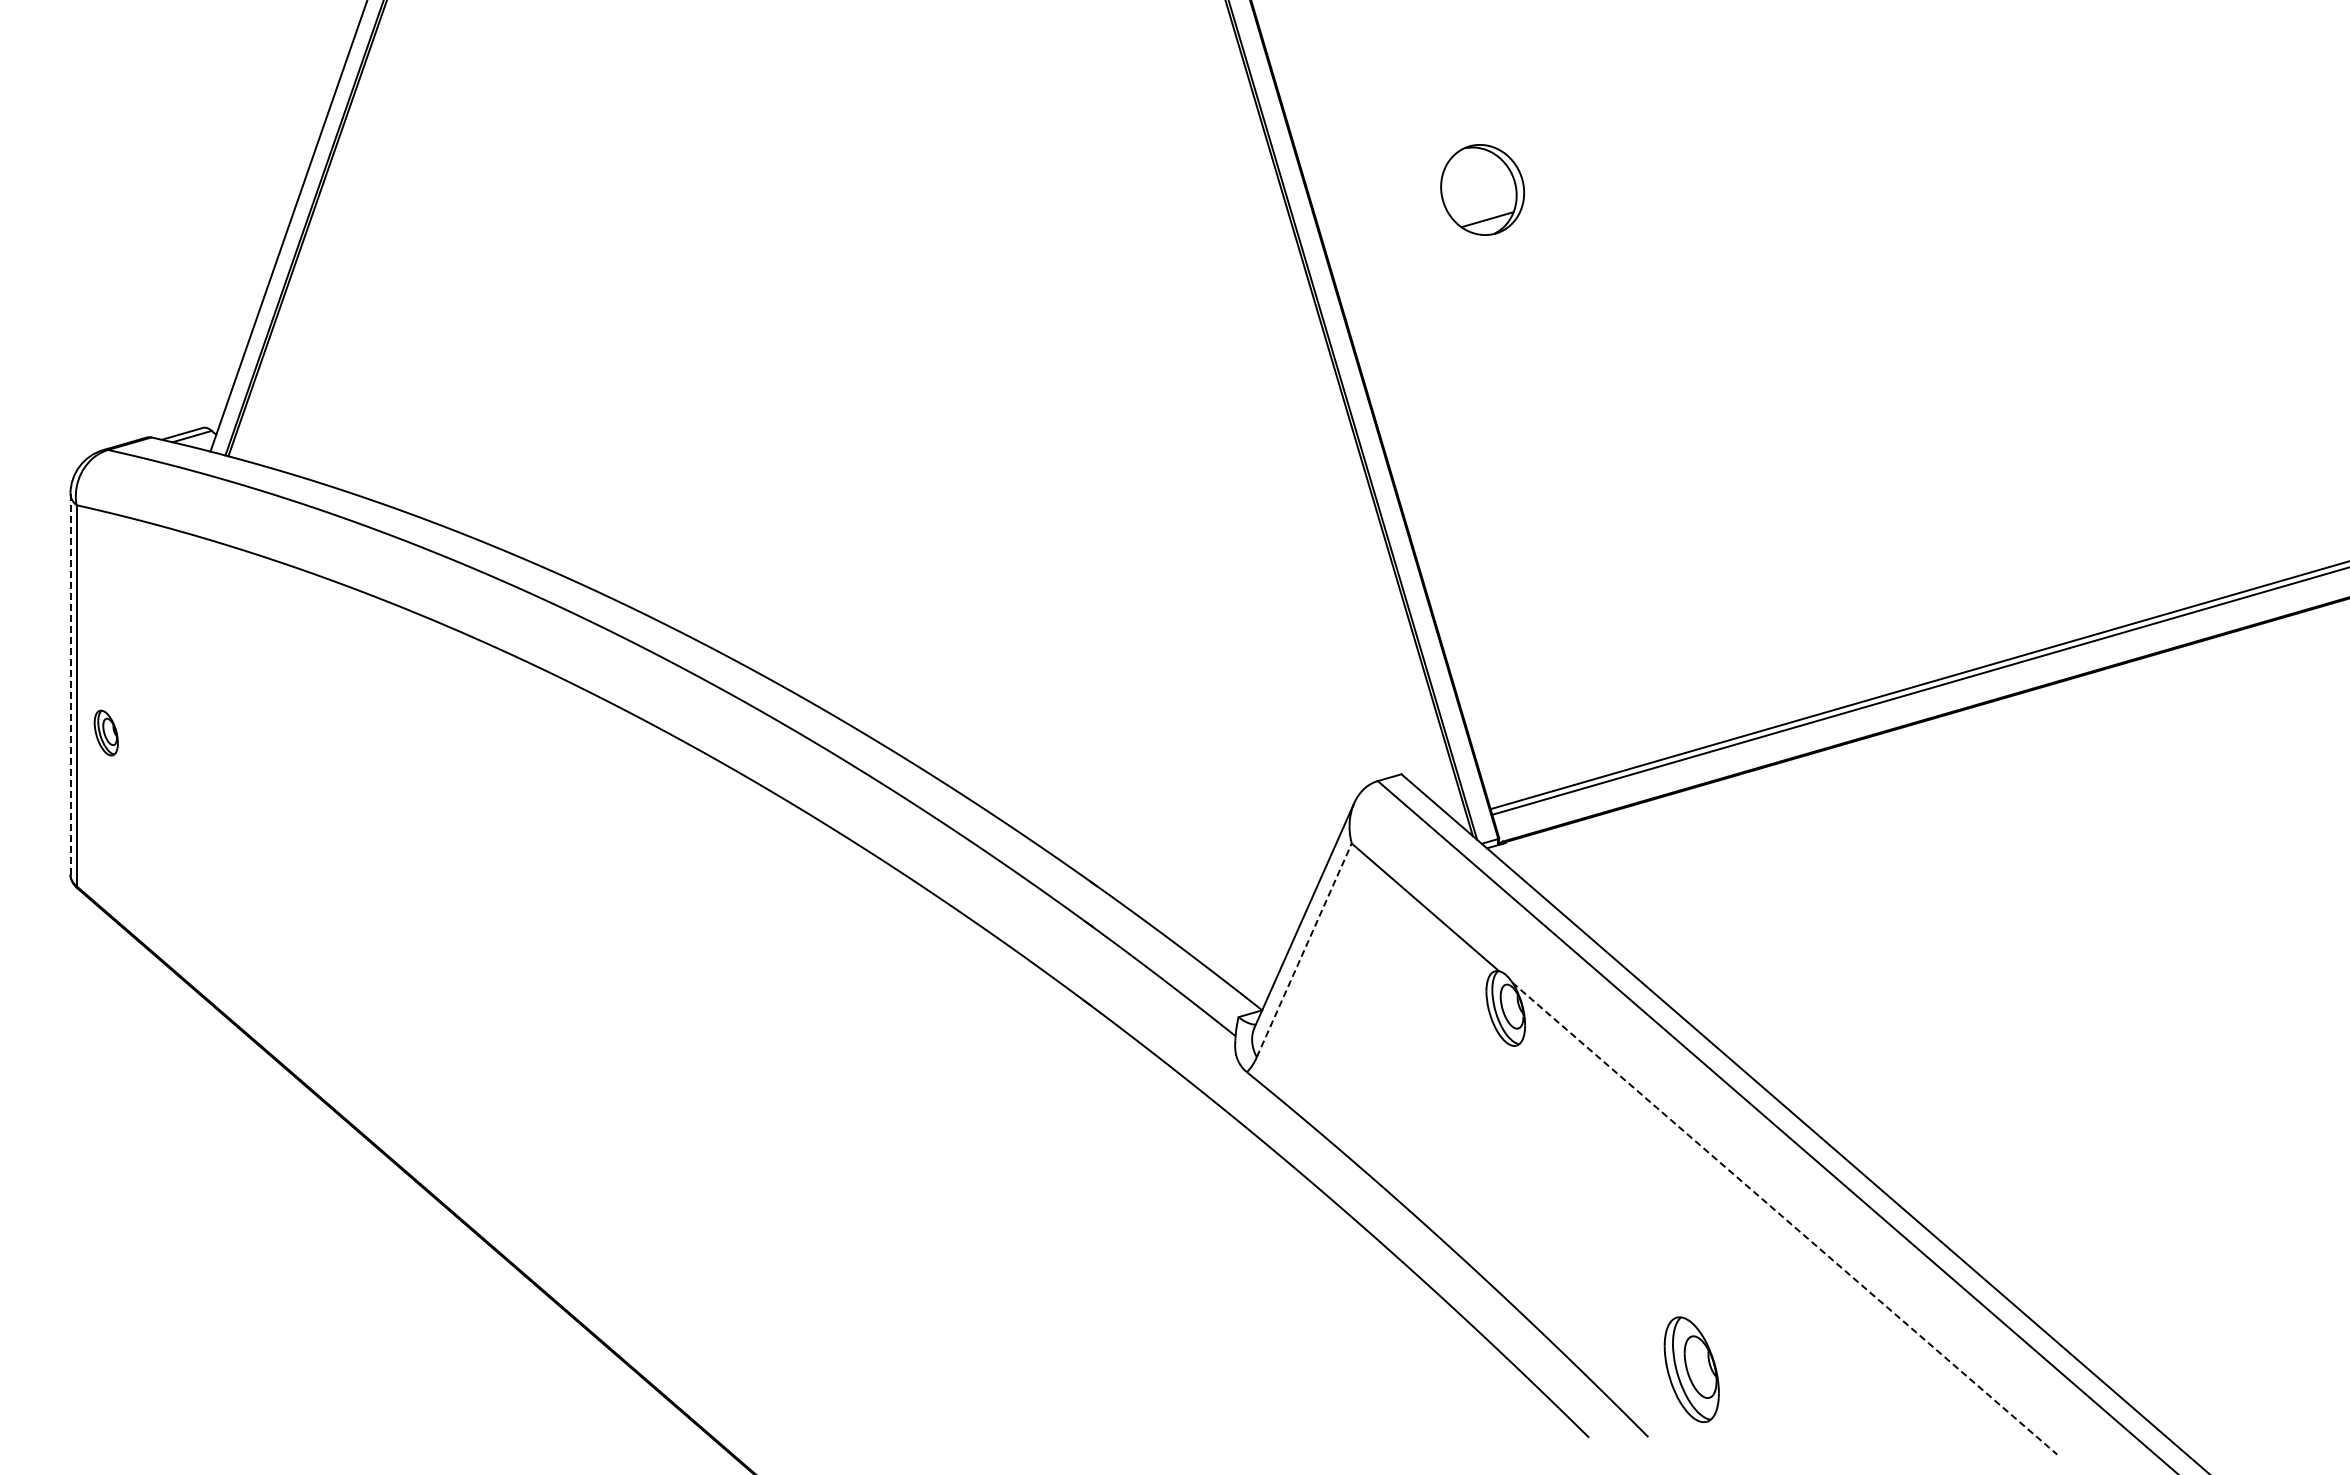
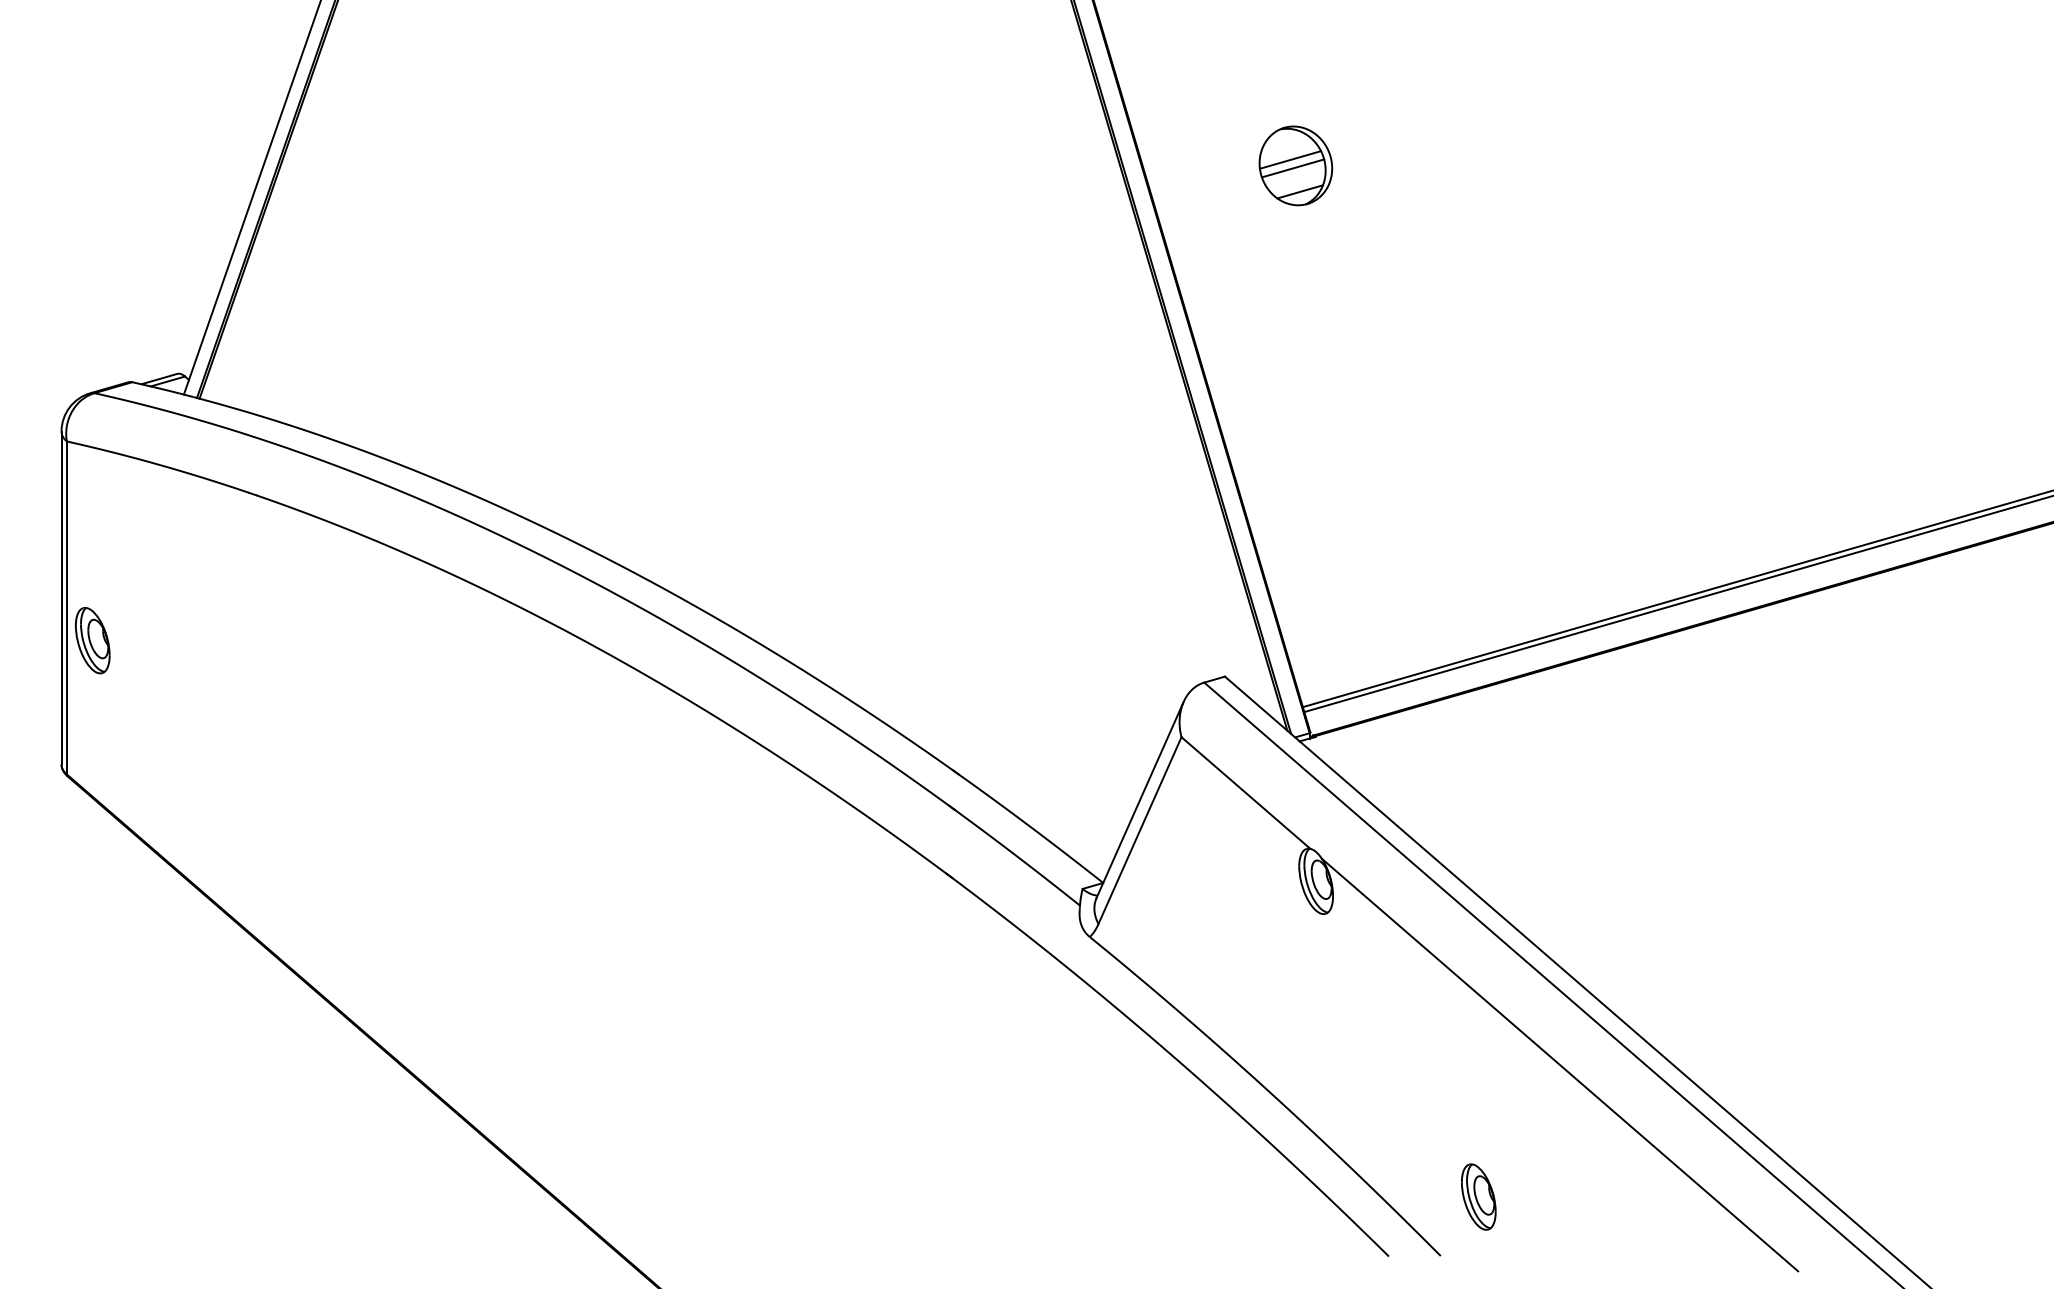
line: (1476, 183) -> (1290, 160), added
line: (1479, 192) -> (1293, 168), added
line: (70, 684) -> (61, 598), dashed -> solid
part: (106, 732) -> (93, 640), size x1.67
line: (1304, 950) -> (1140, 830), dashed -> solid
line: (1785, 1218) -> (1560, 1064), dashed -> solid
part: (1691, 1369) -> (1478, 1196), size x0.71

